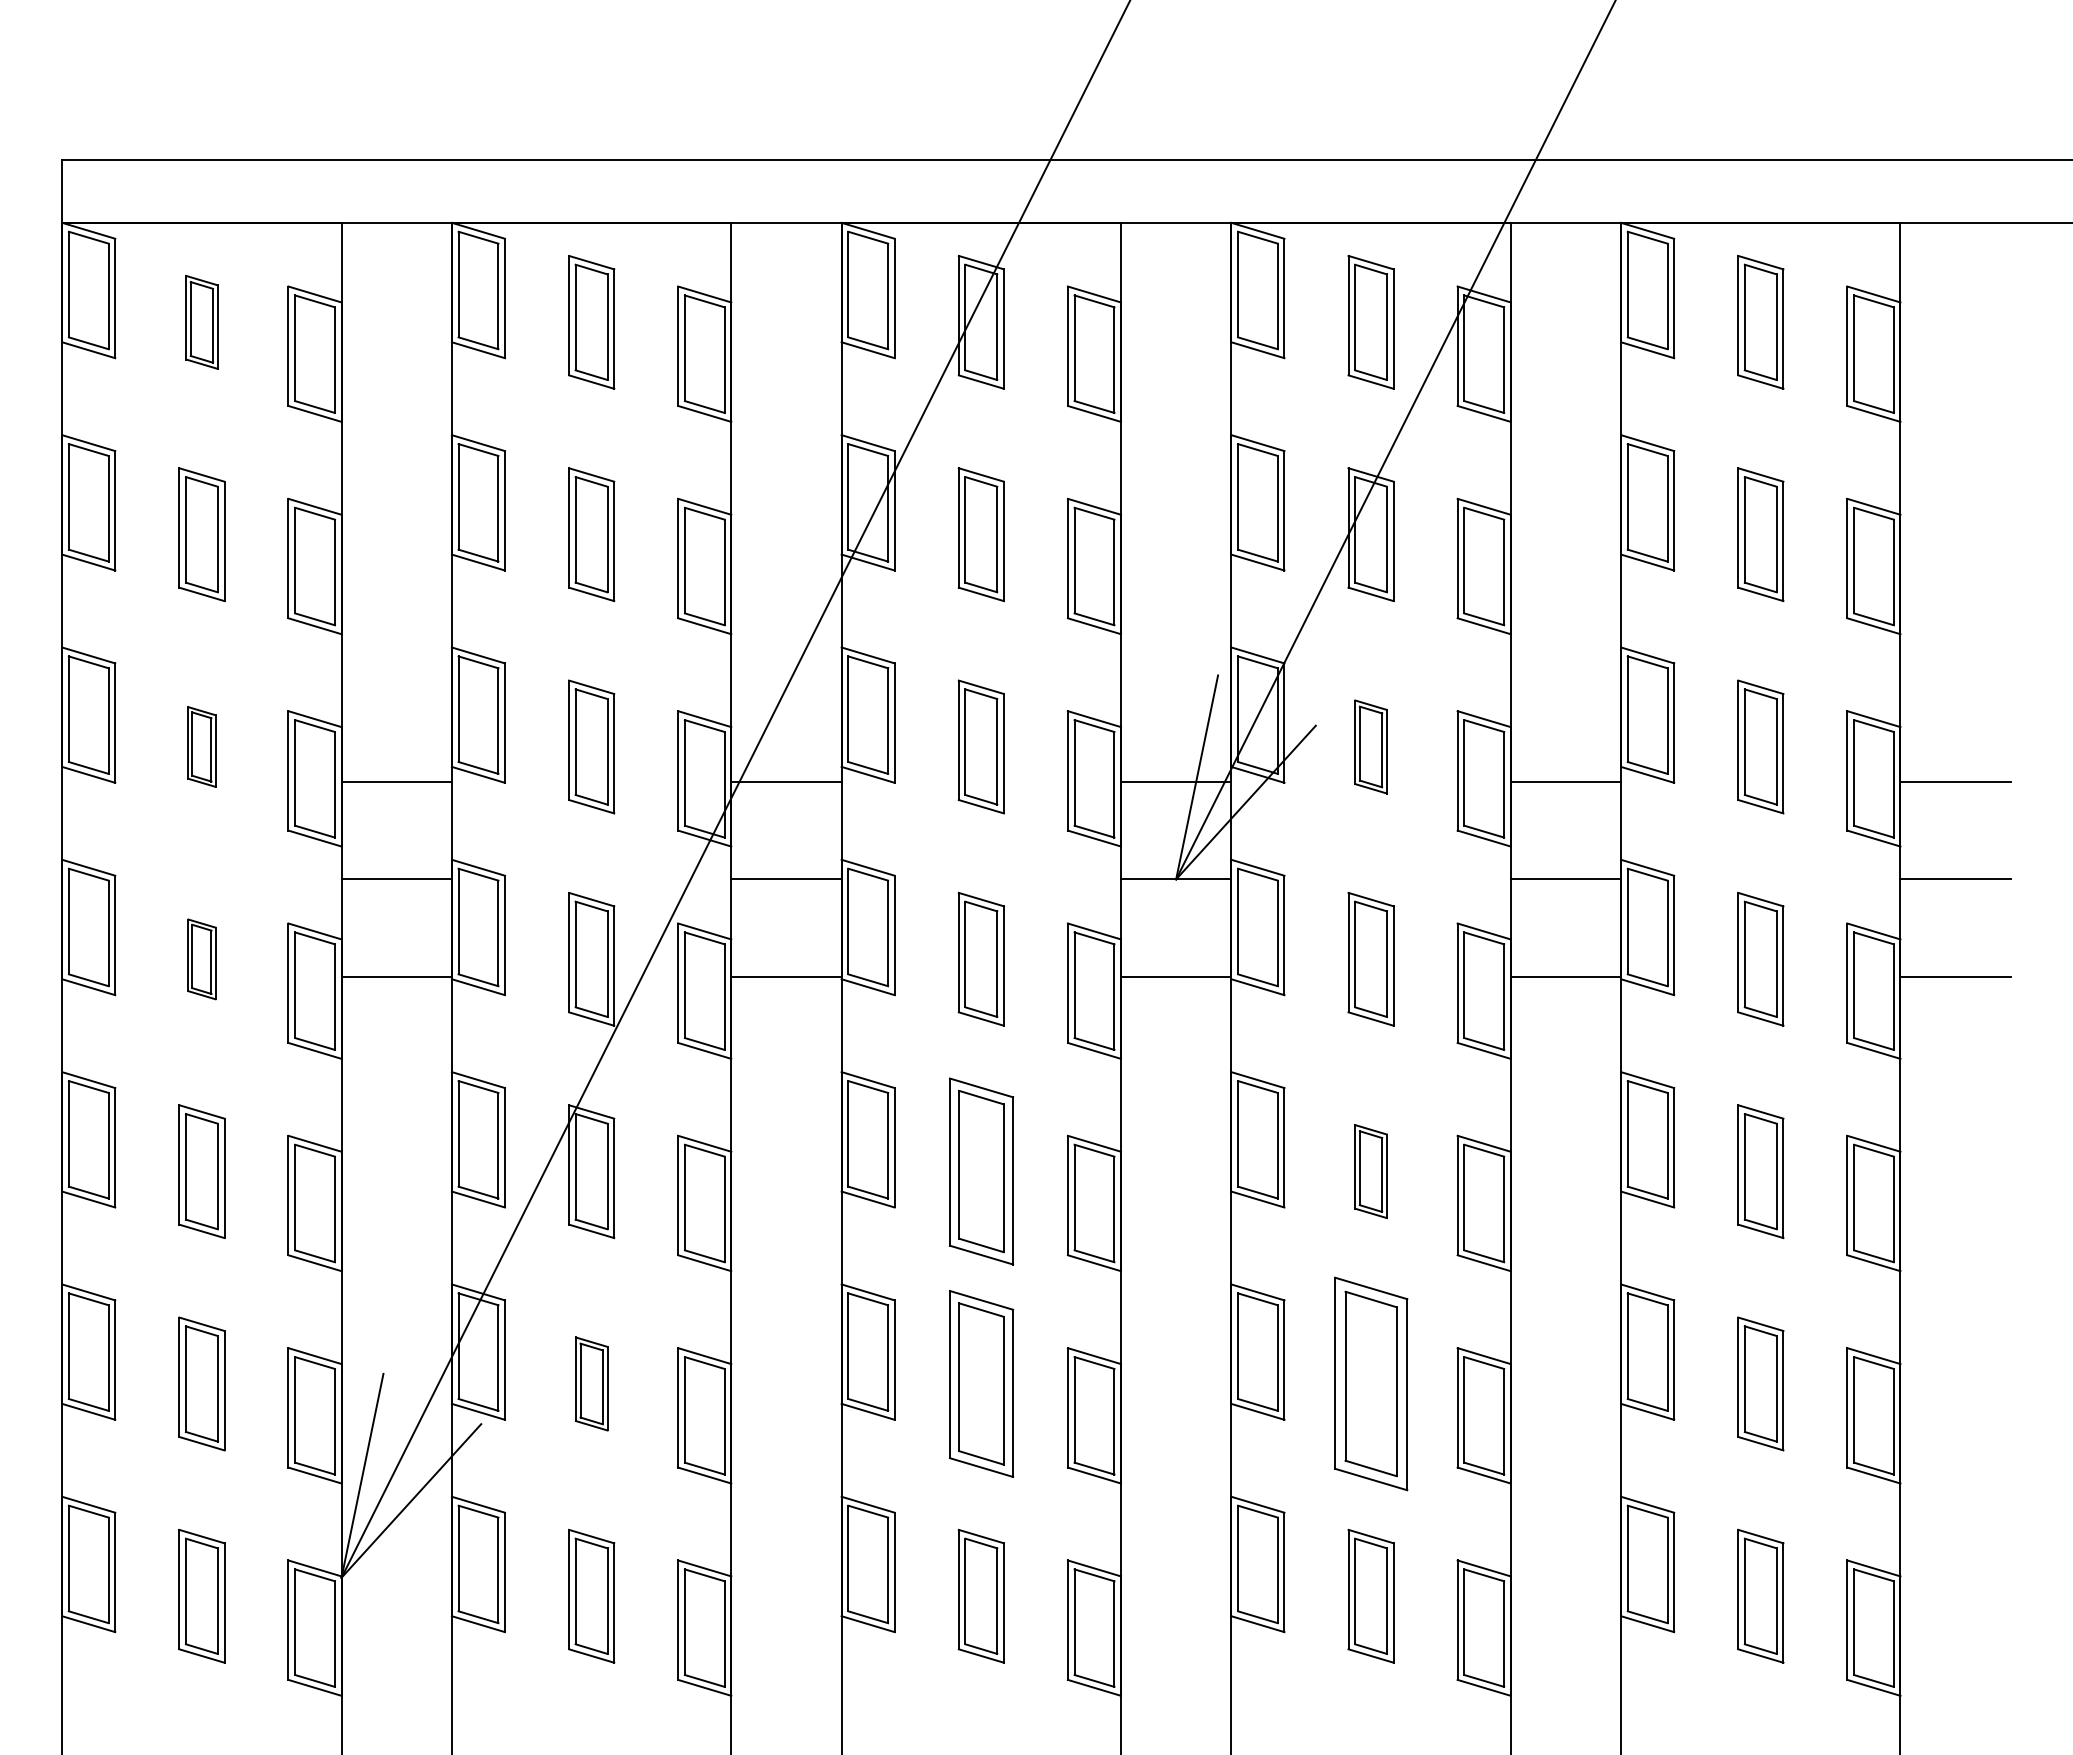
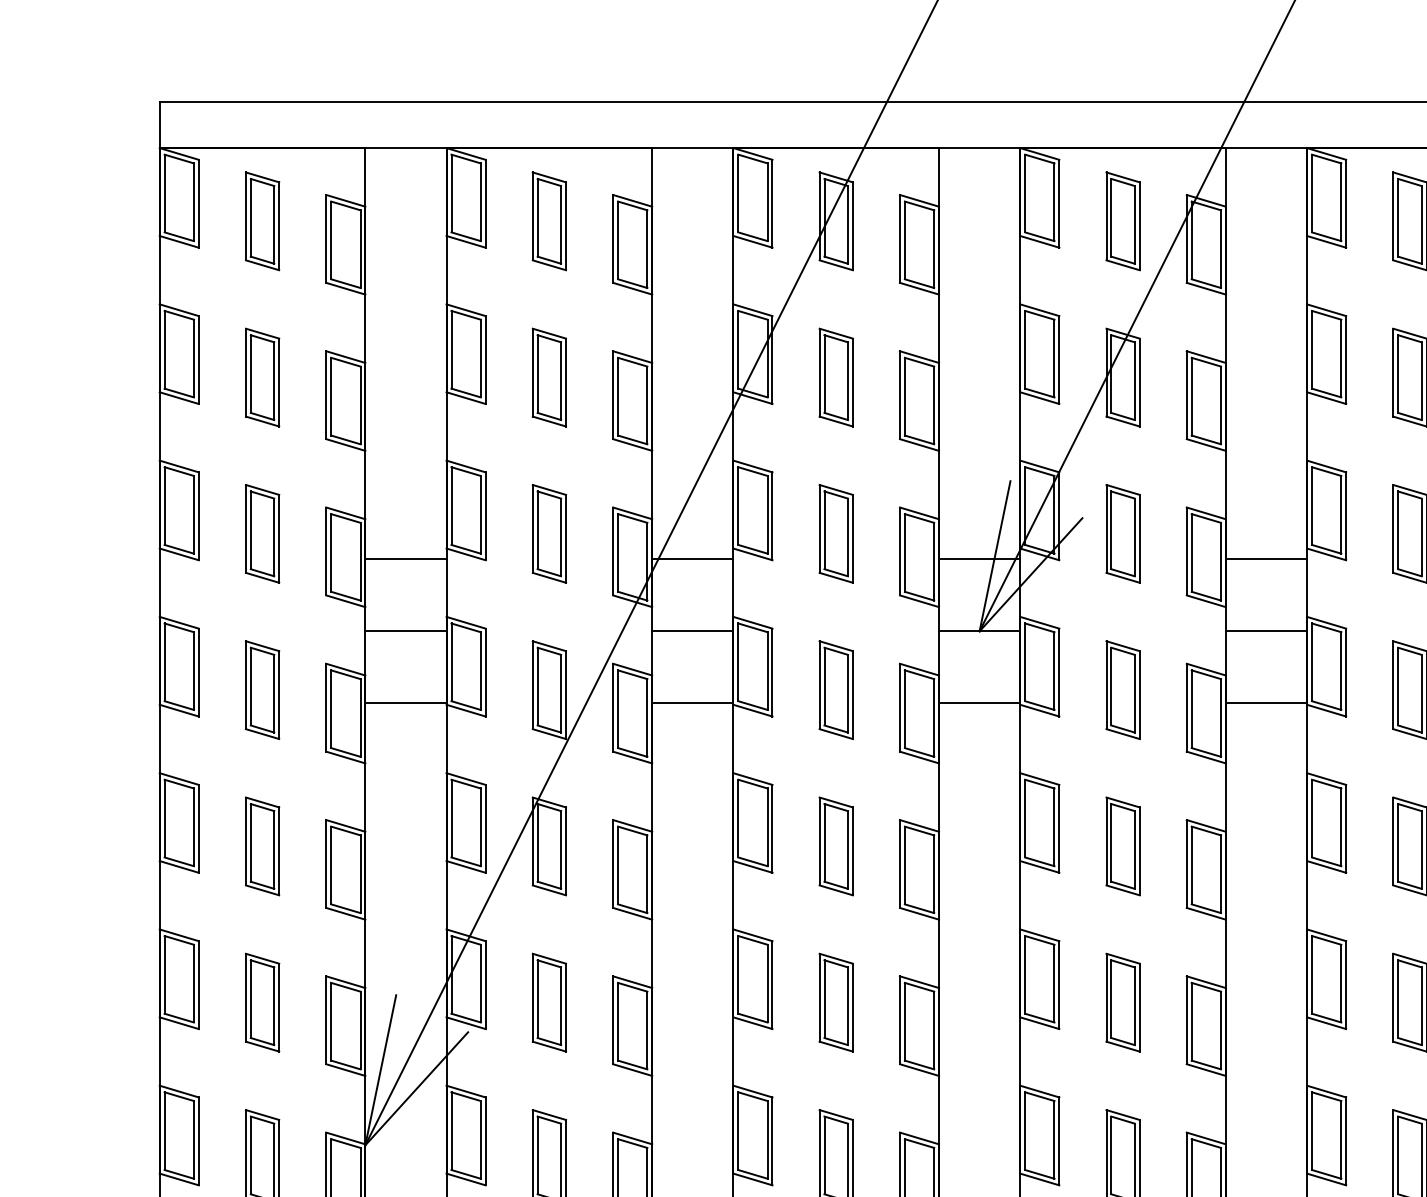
part: (201, 322) -> (262, 221), size x1.43
part: (201, 746) -> (262, 533), size x1.67
part: (1370, 746) -> (1122, 533), size x1.43
part: (201, 959) -> (262, 690), size x1.67
part: (980, 1171) -> (835, 846), size x0.71
part: (1370, 1171) -> (1122, 846), size x1.43
part: (591, 1383) -> (549, 1002), size x1.43
part: (980, 1383) -> (835, 1002), size x0.71
part: (1370, 1383) -> (1122, 1002), size x0.62

